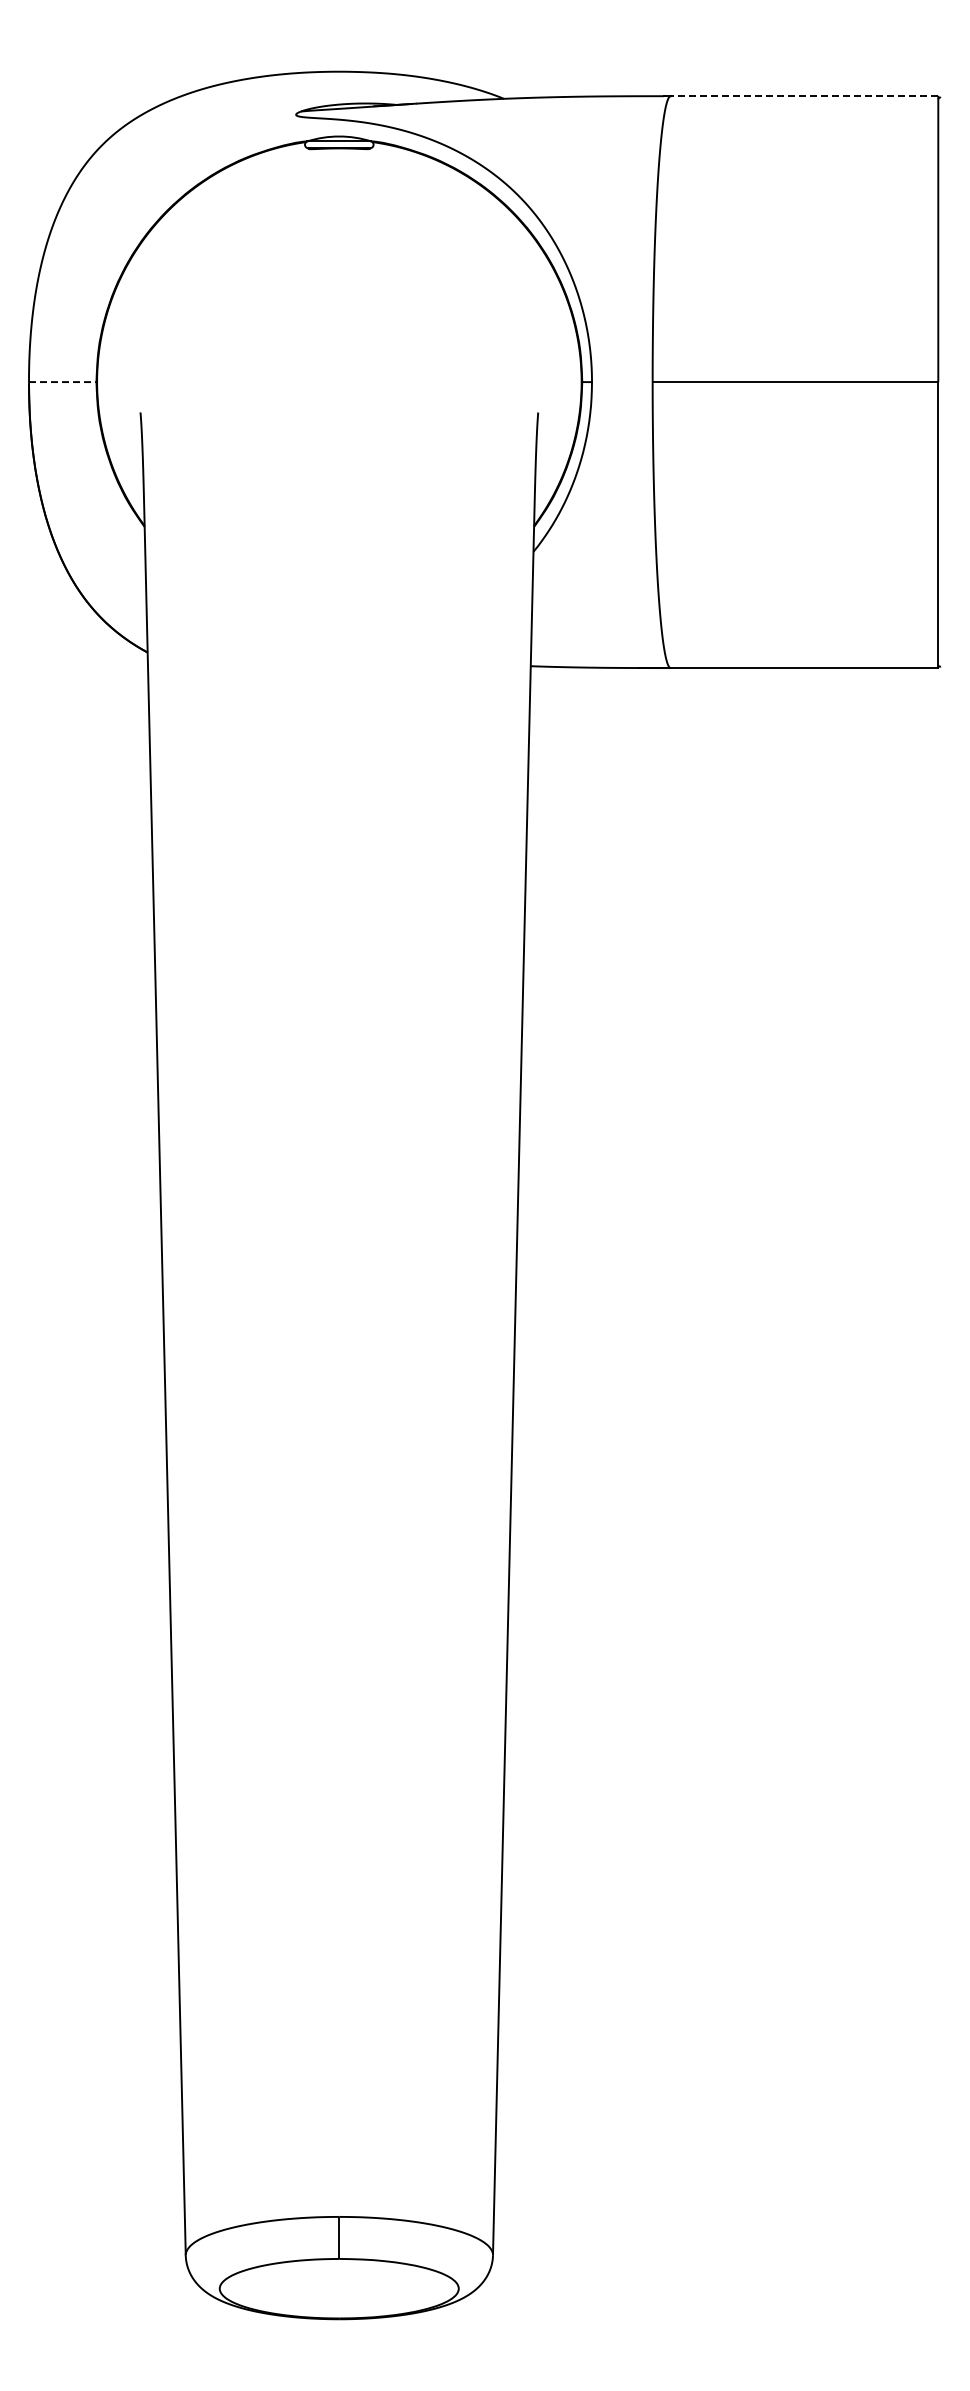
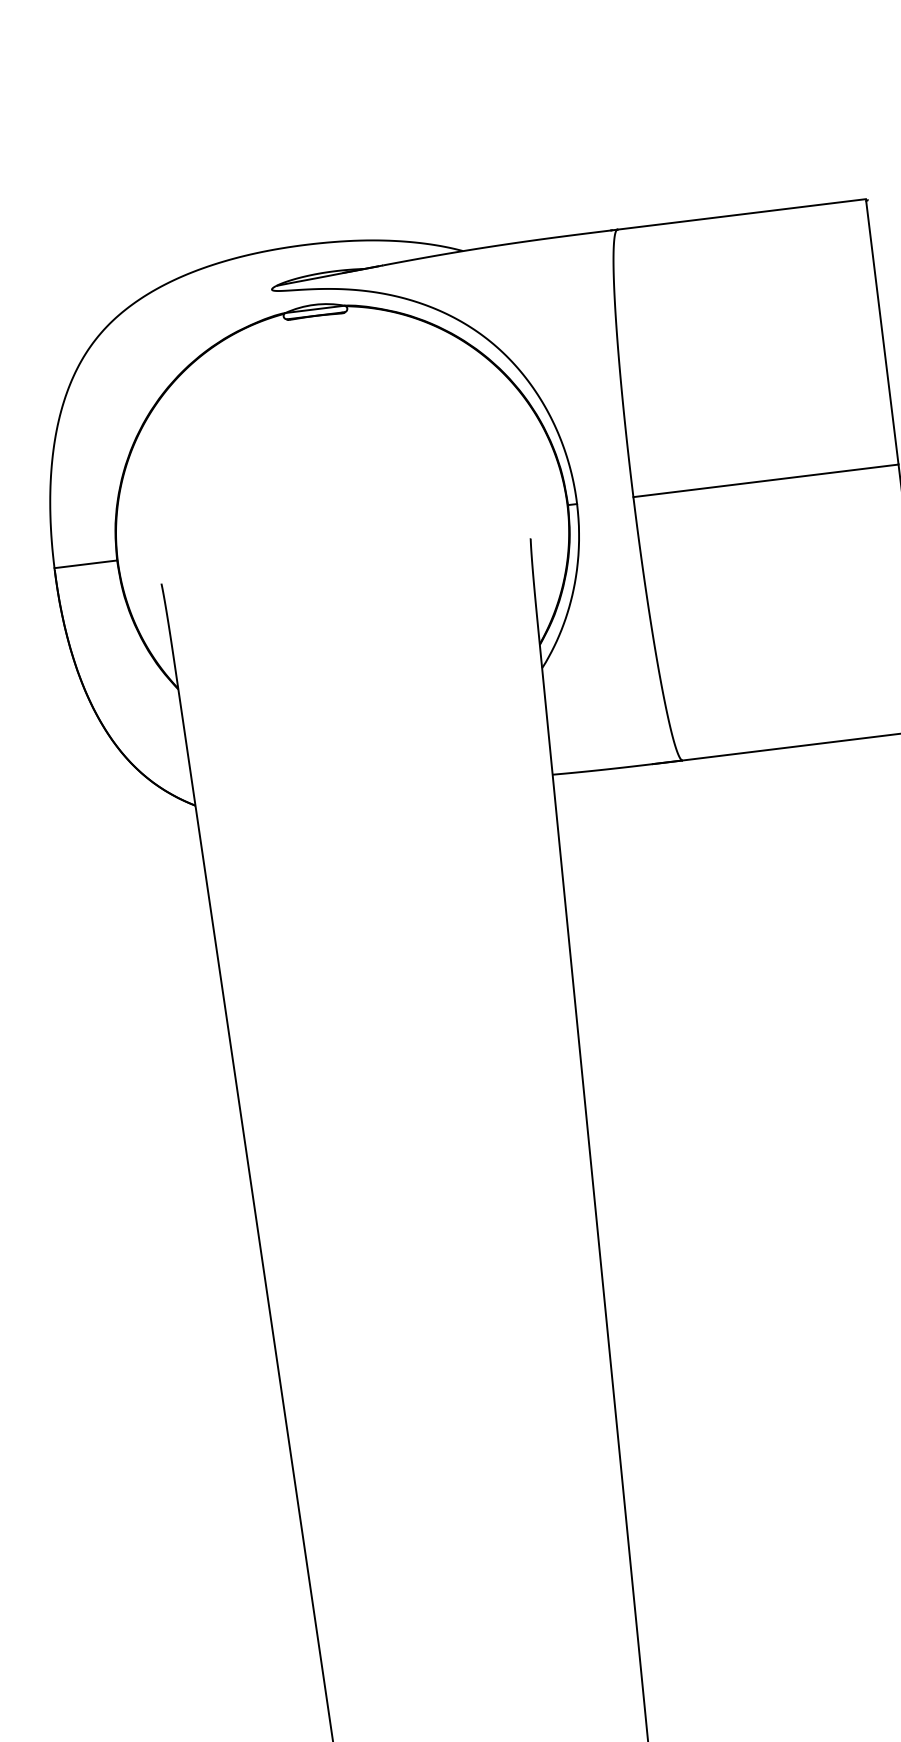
line: (804, 96) -> (741, 214), dashed -> solid
line: (62, 382) -> (85, 564), dashed -> solid

